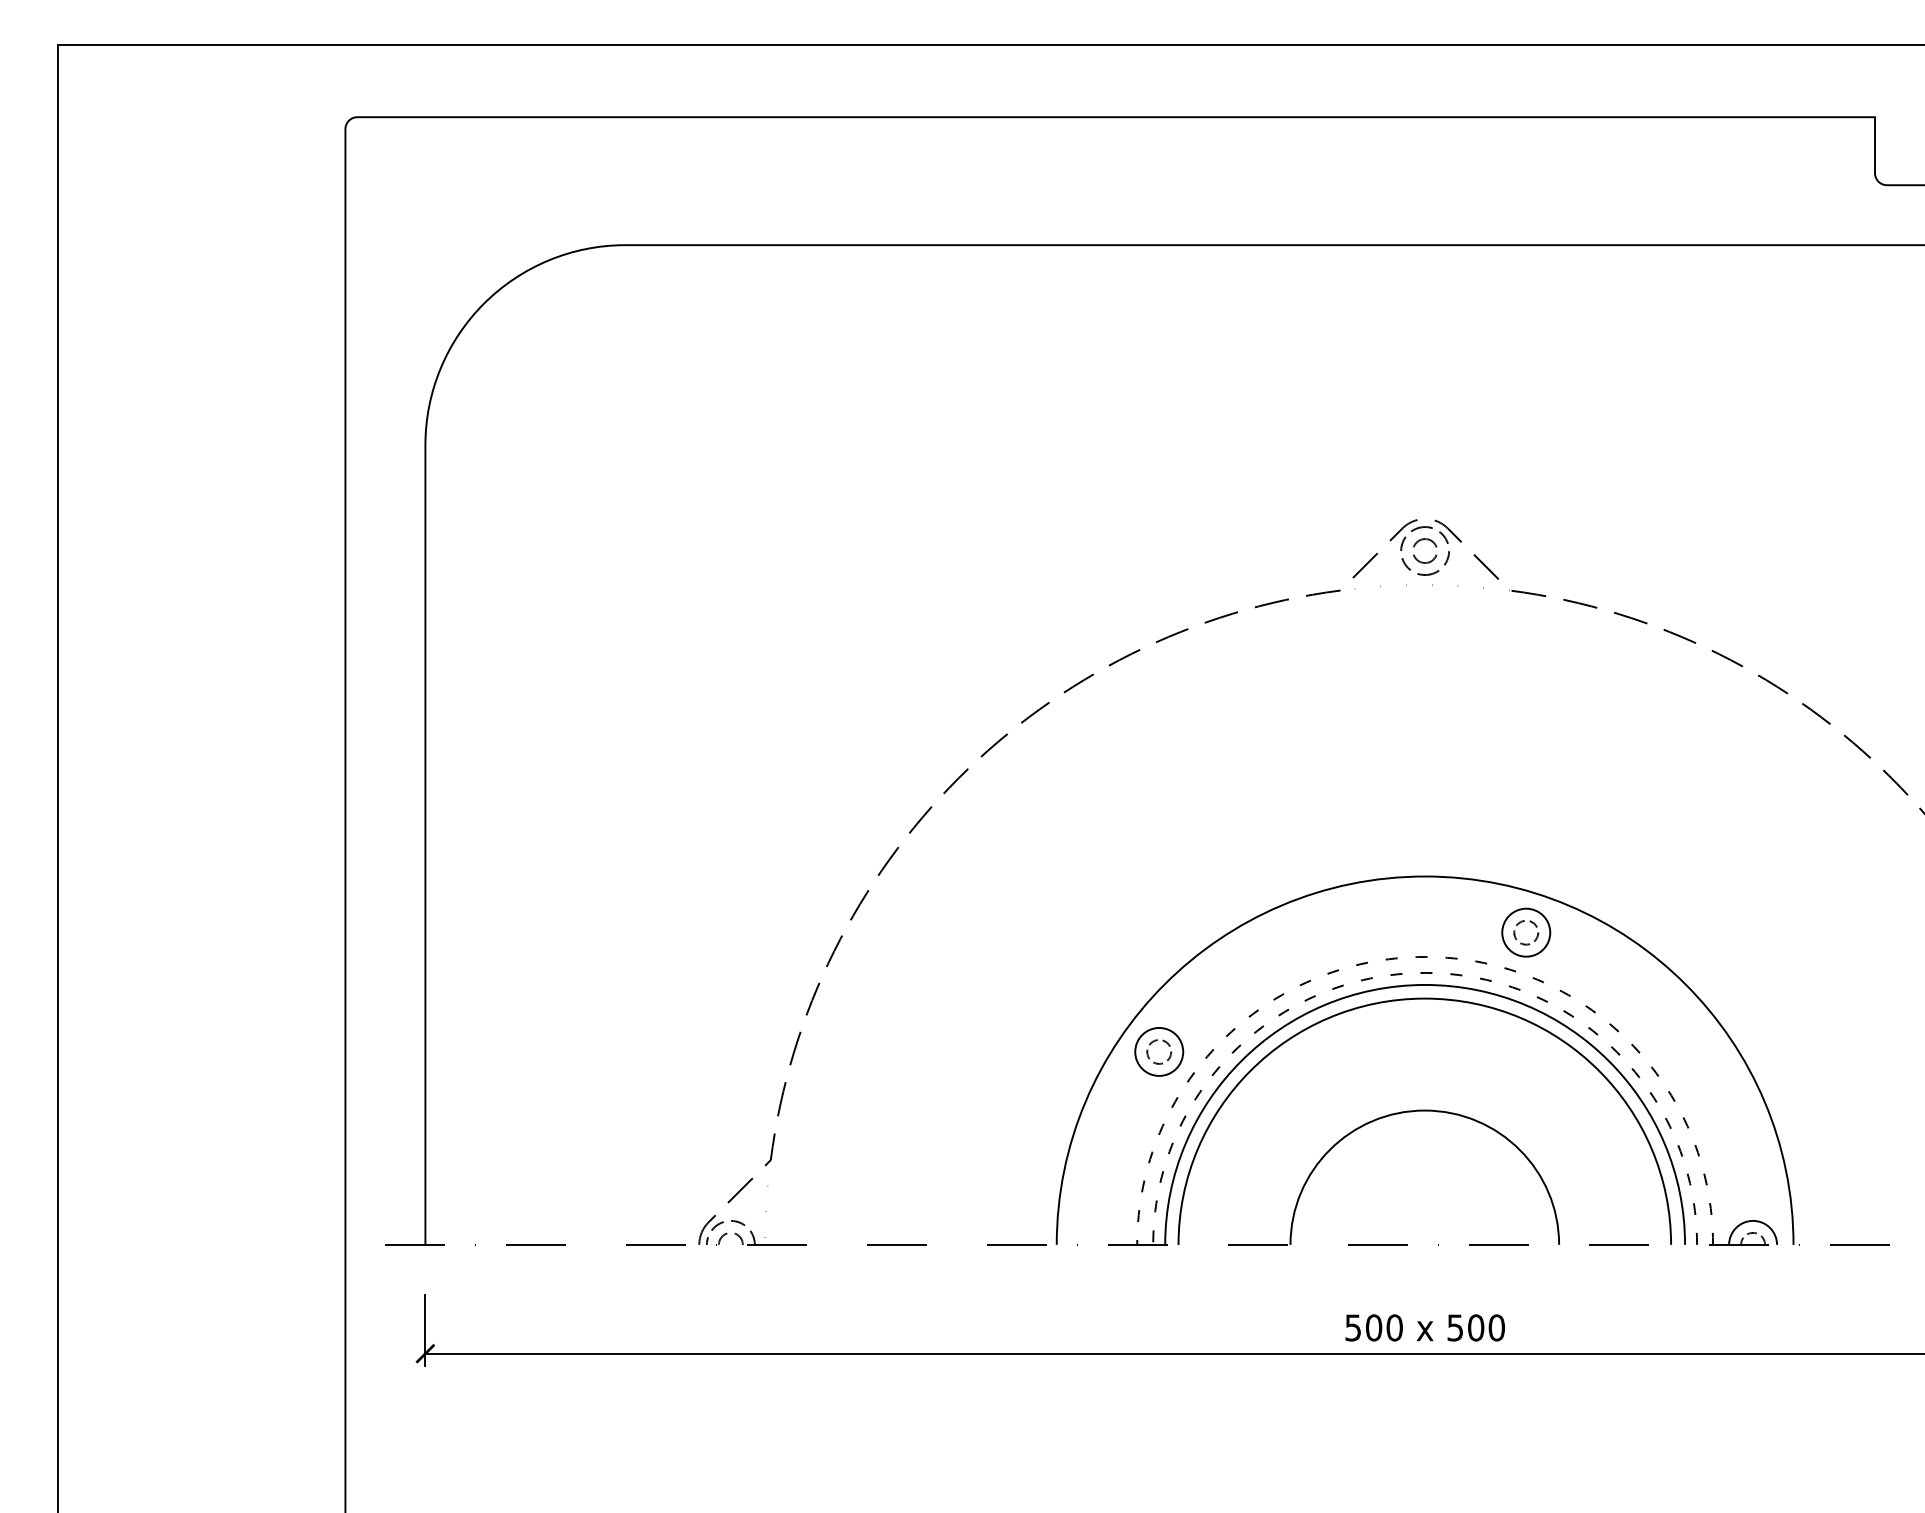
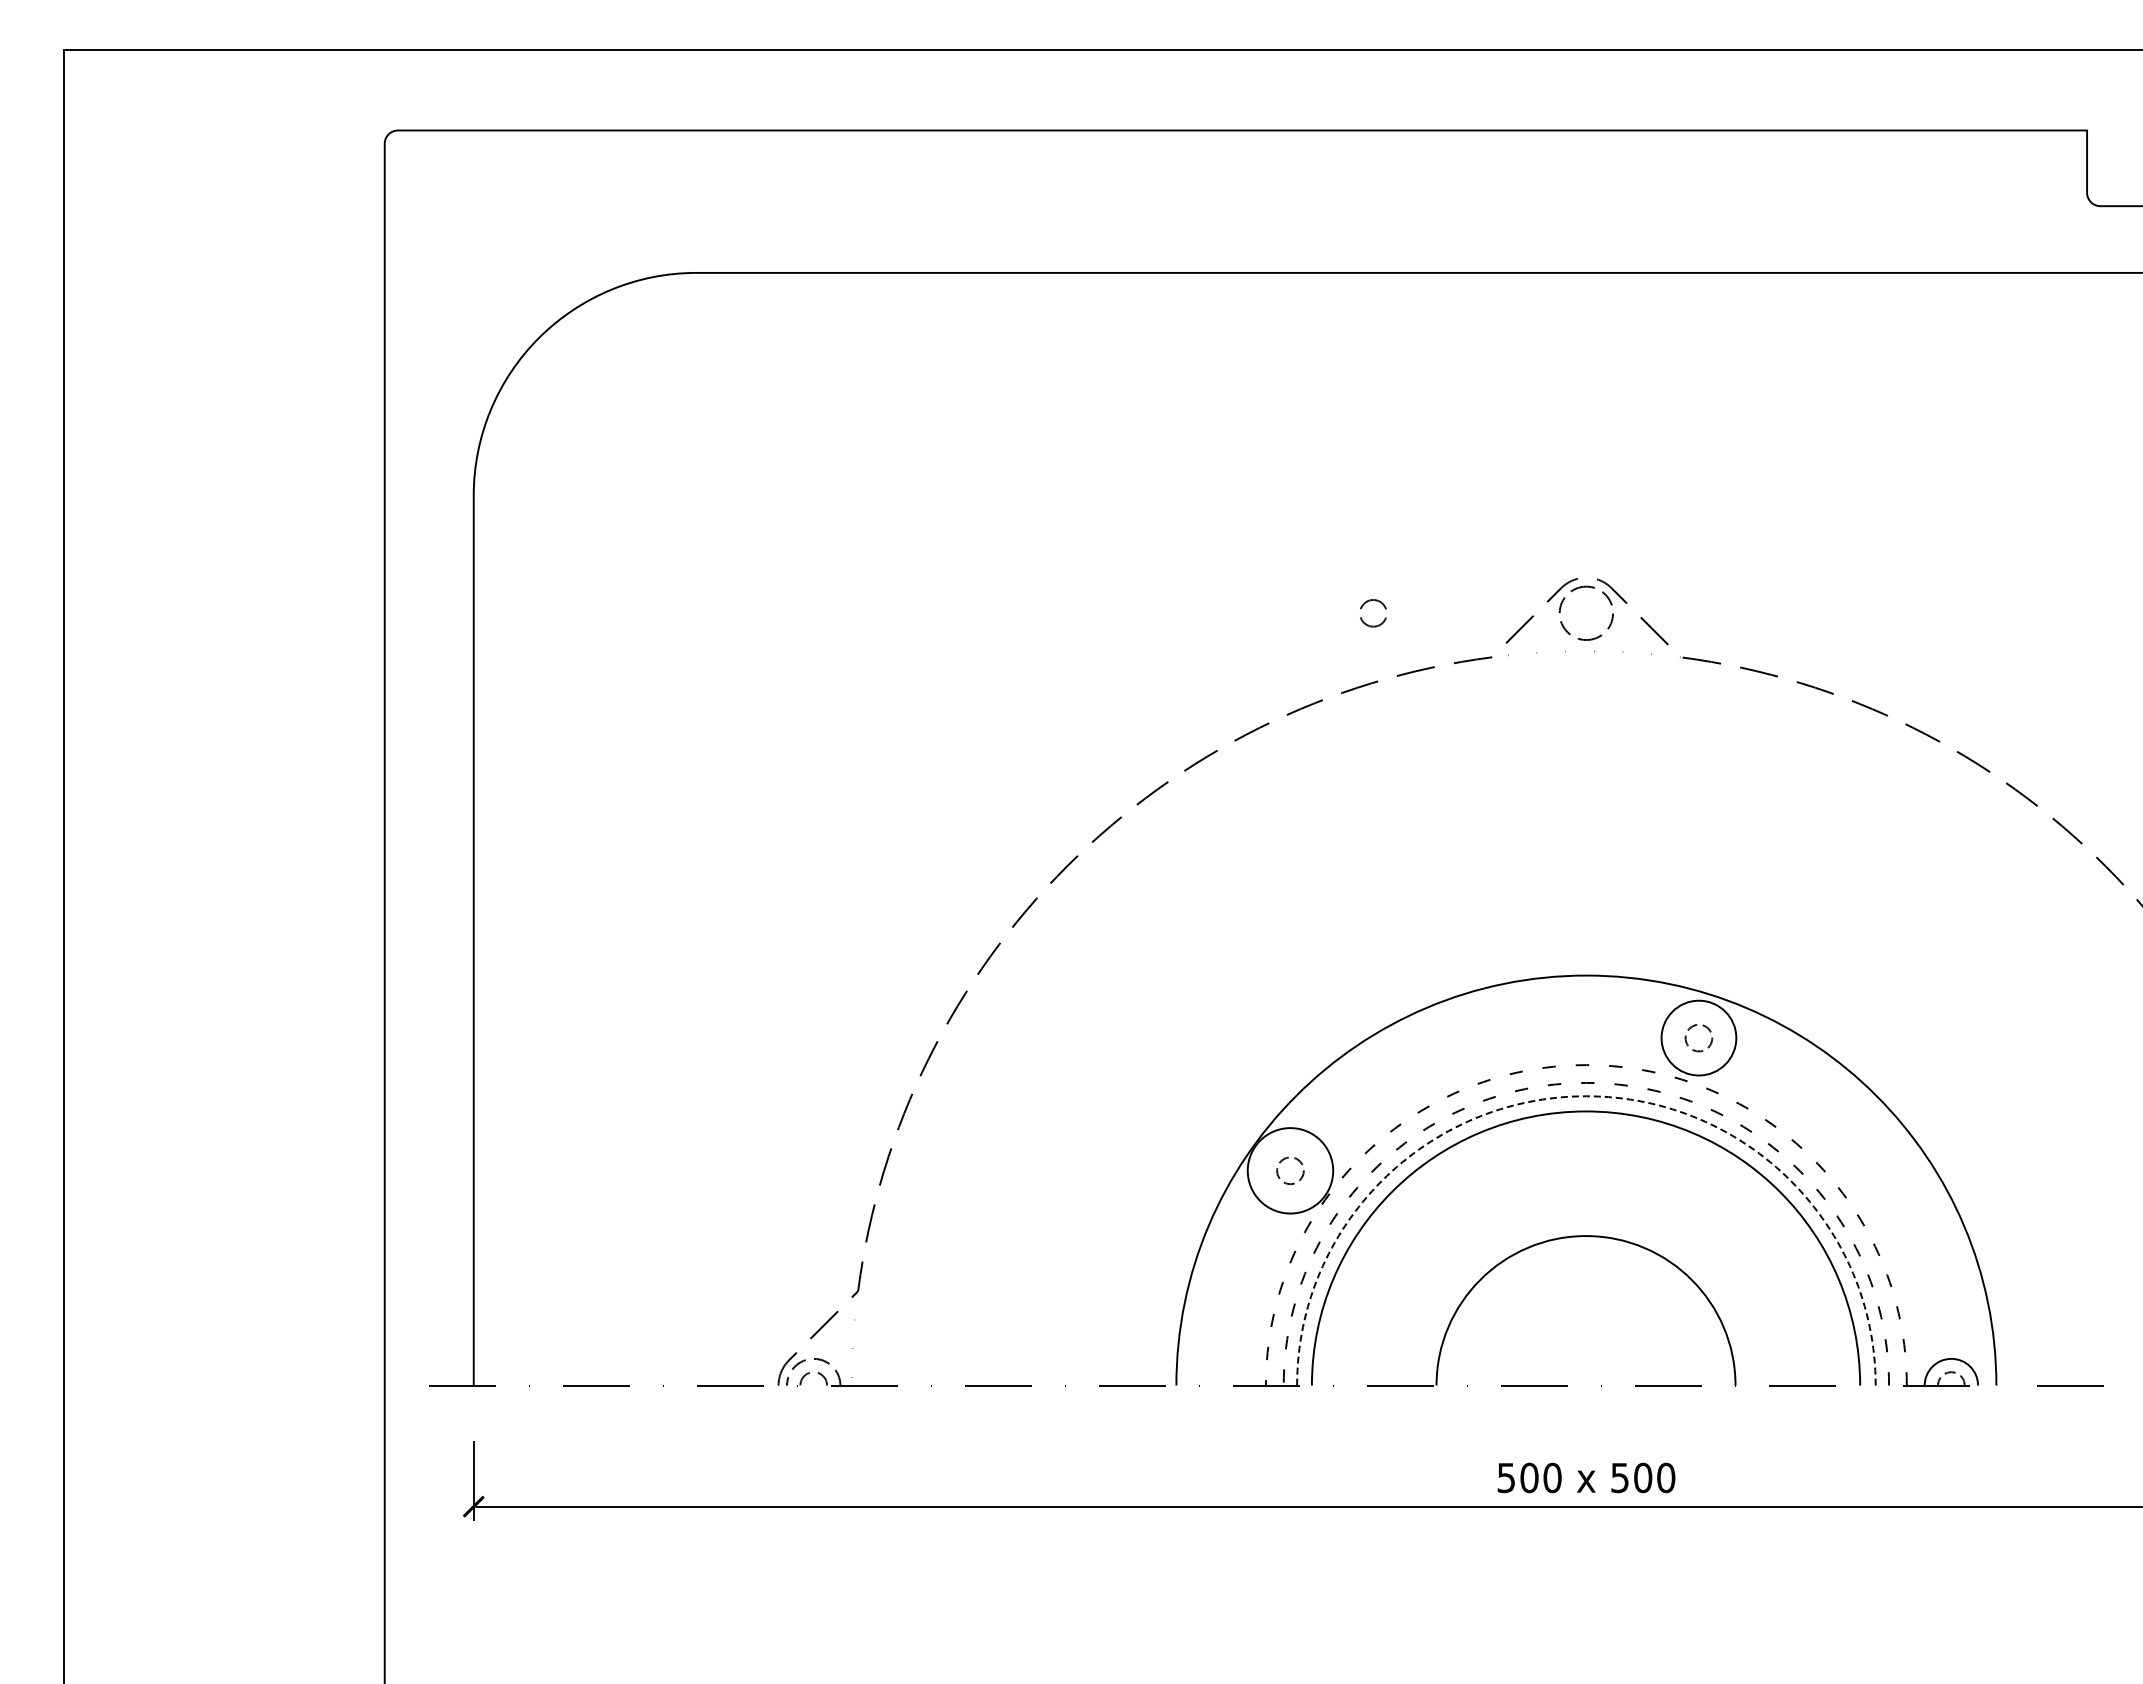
part: (1425, 561) -> (1373, 625), moved
circle: (1525, 932) -> (1698, 1037), size x1.4
arc: (1425, 985) -> (1586, 1096), solid -> dashed
circle: (1159, 1051) -> (1290, 1170), size x1.6

